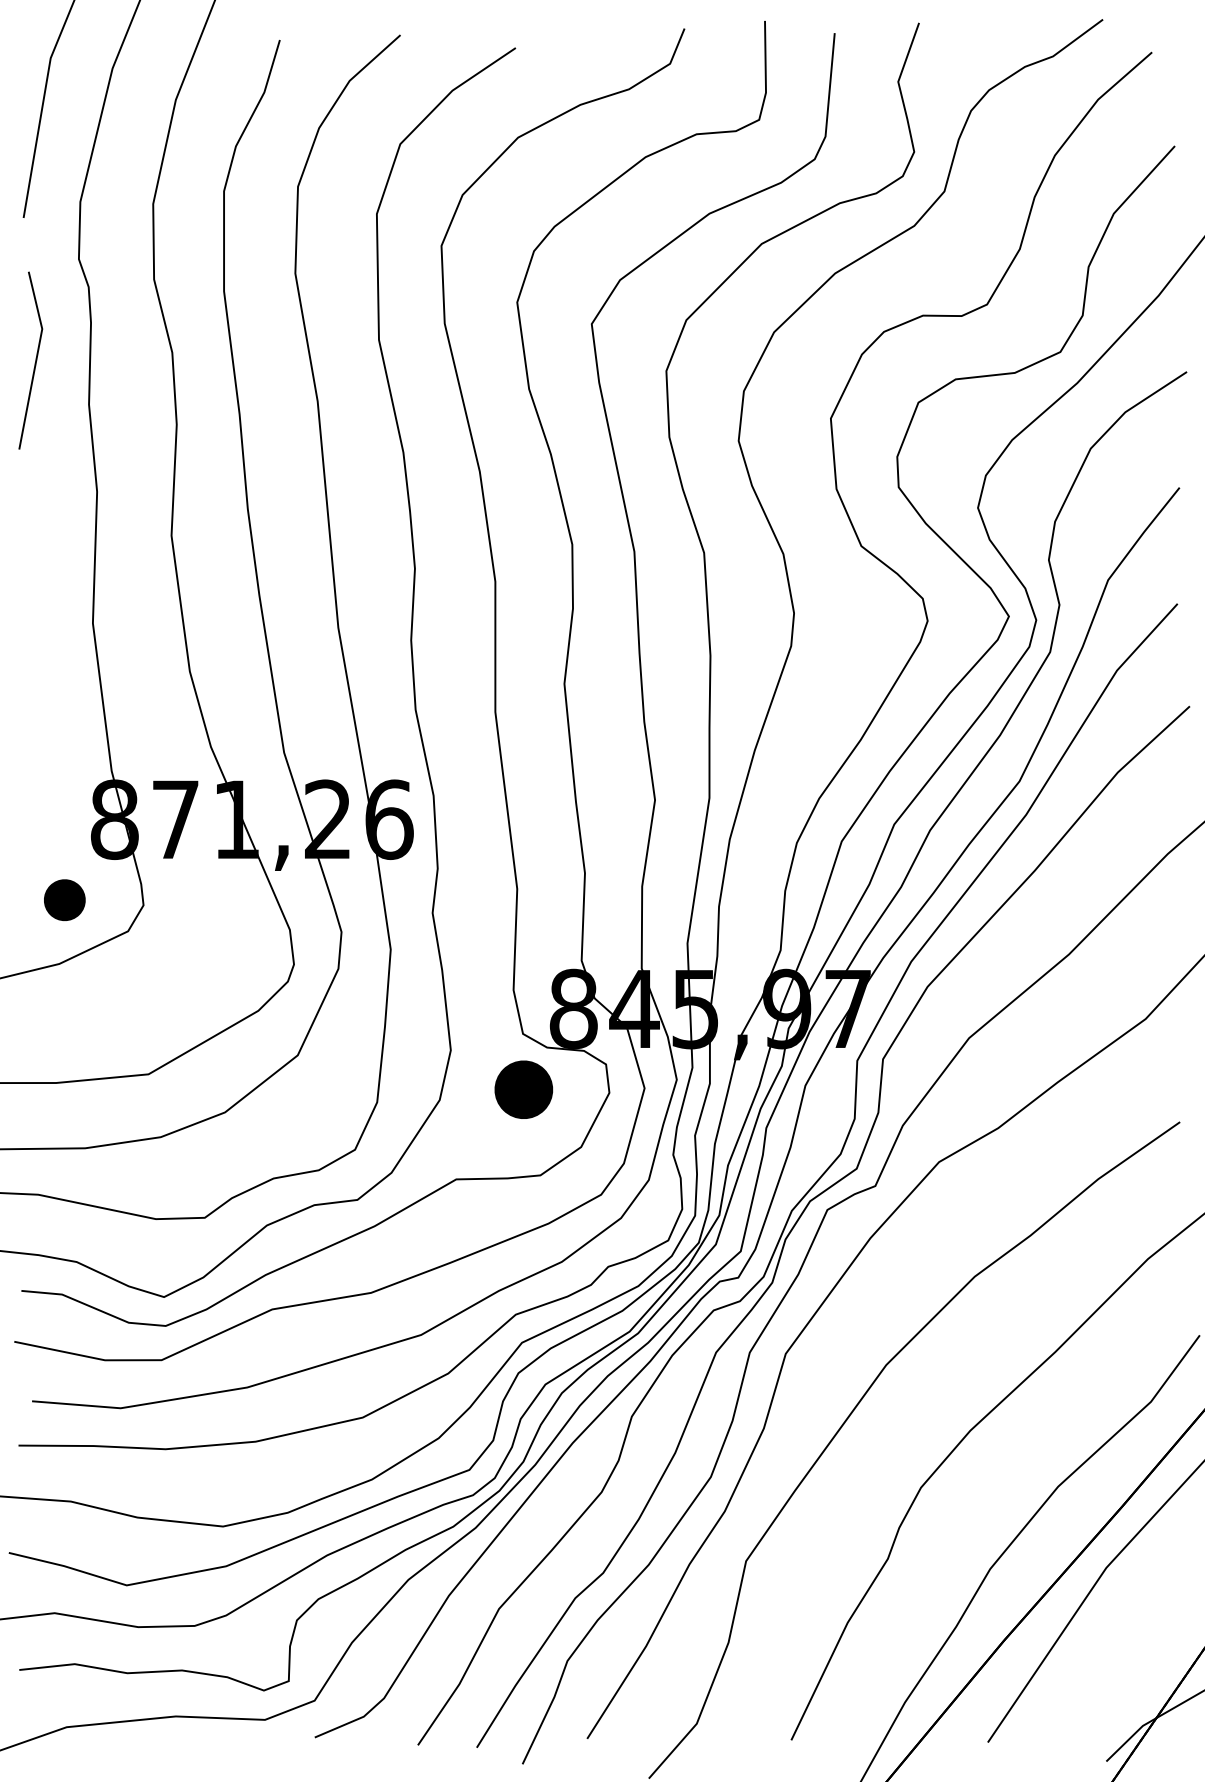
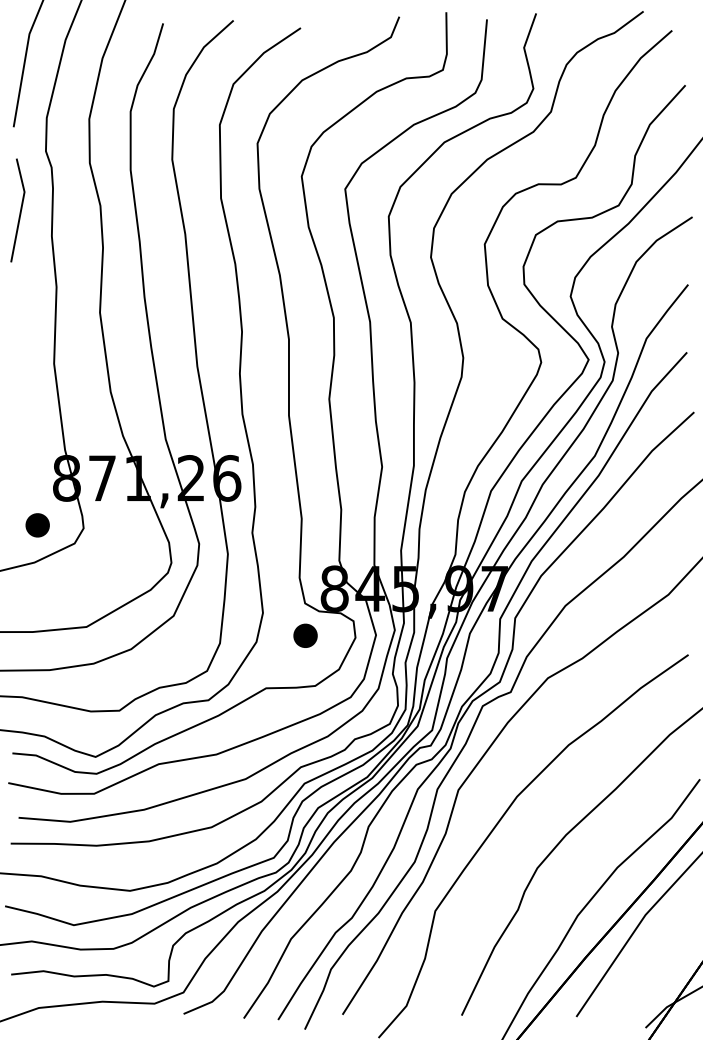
part: (523, 1088) -> (305, 635), size x0.71

